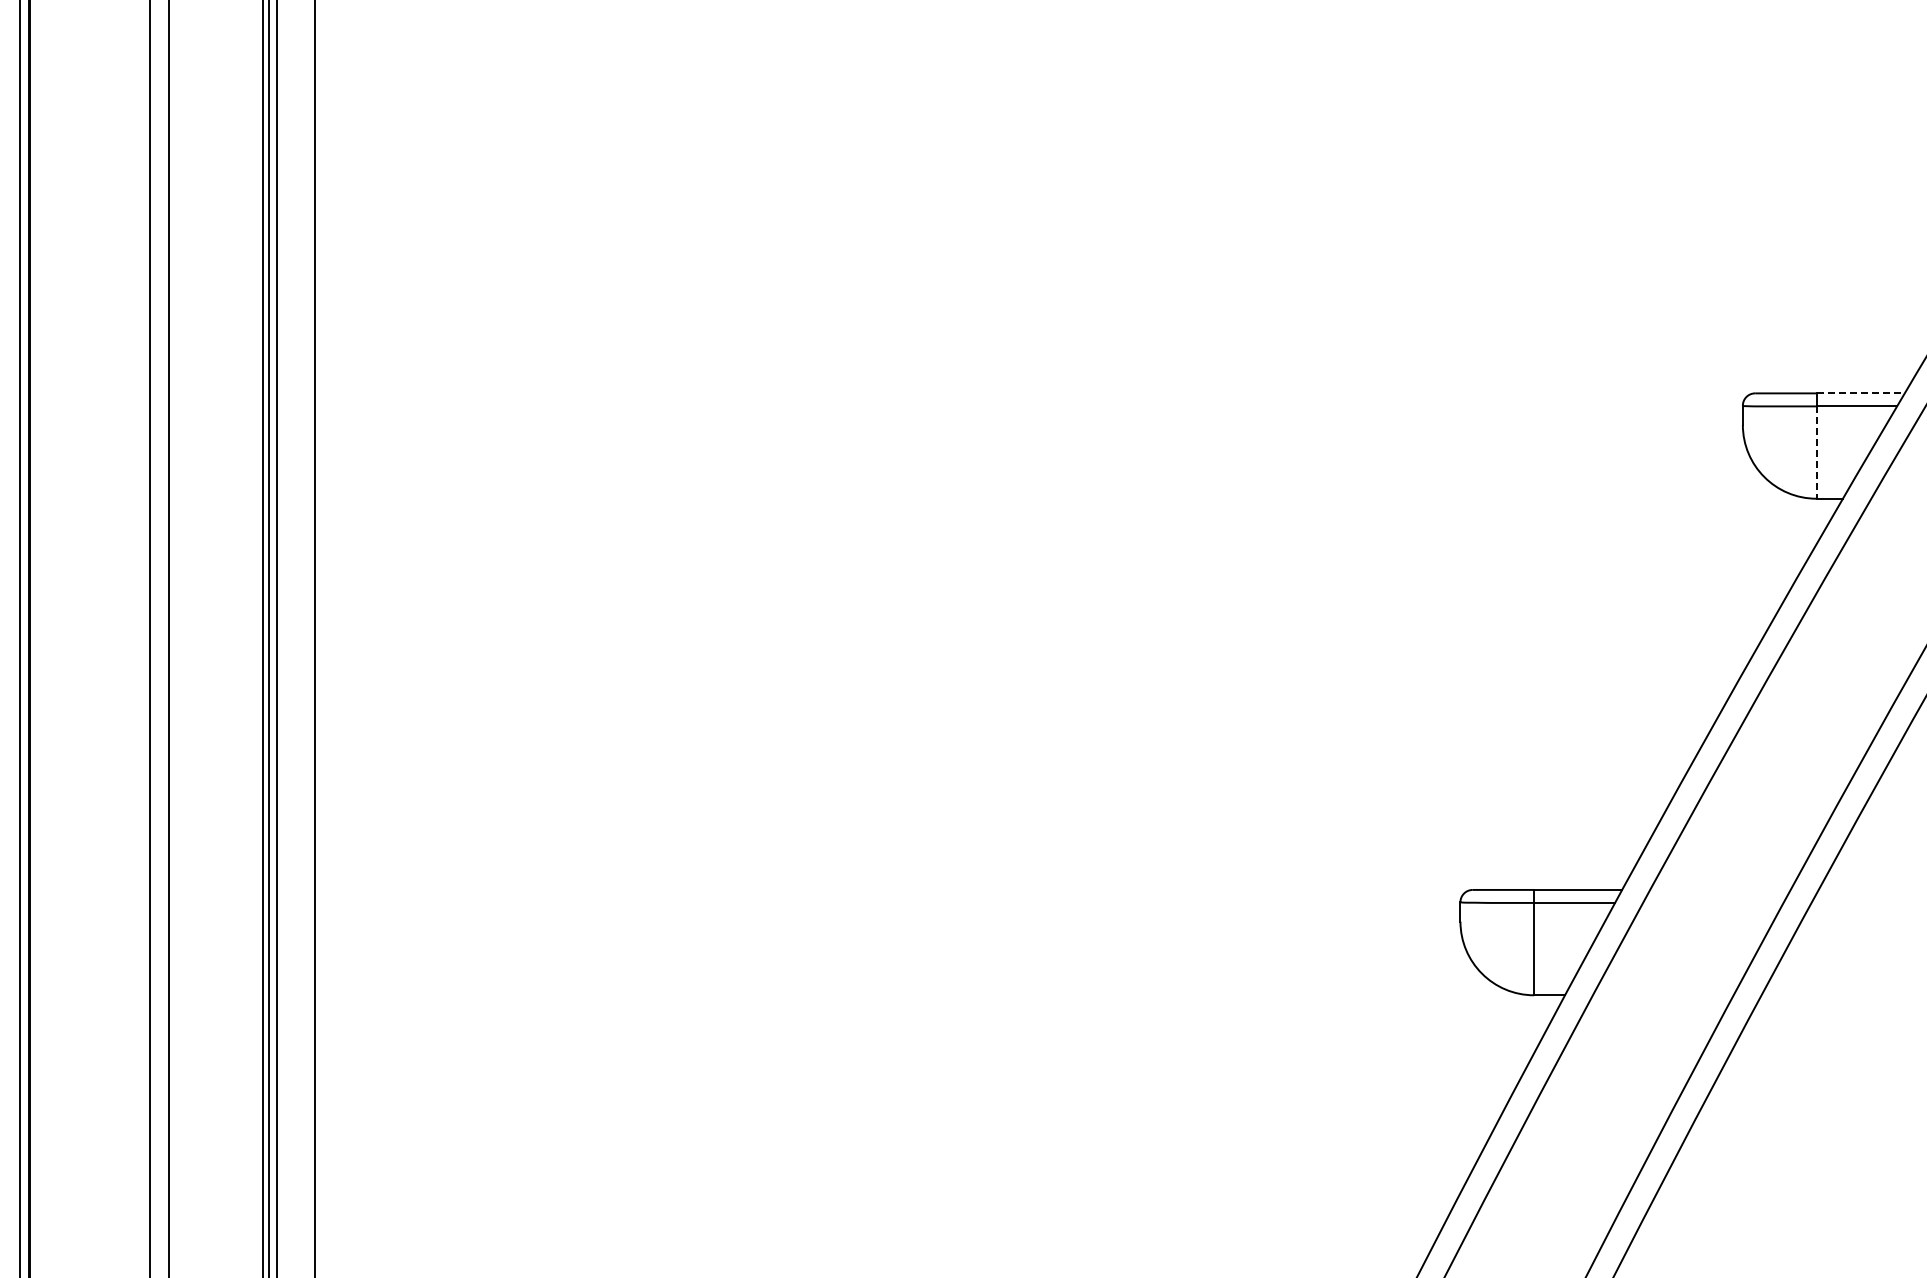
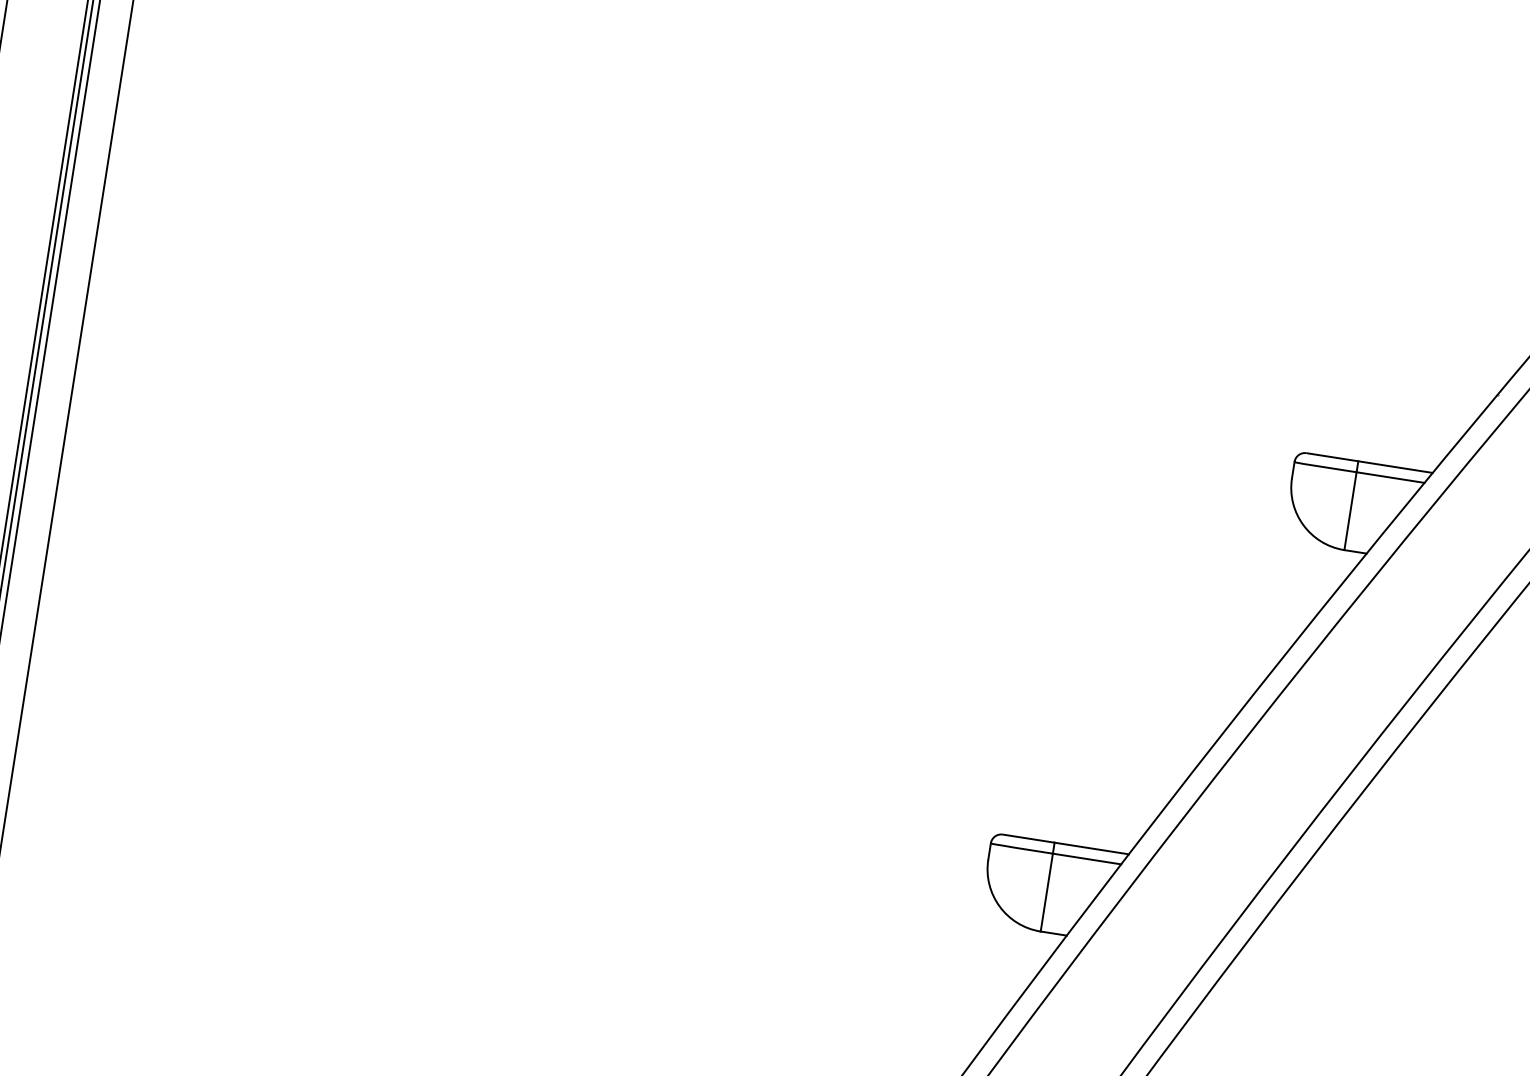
line: (1861, 393) -> (1396, 467), dashed -> solid
line: (1816, 453) -> (1350, 511), dashed -> solid

